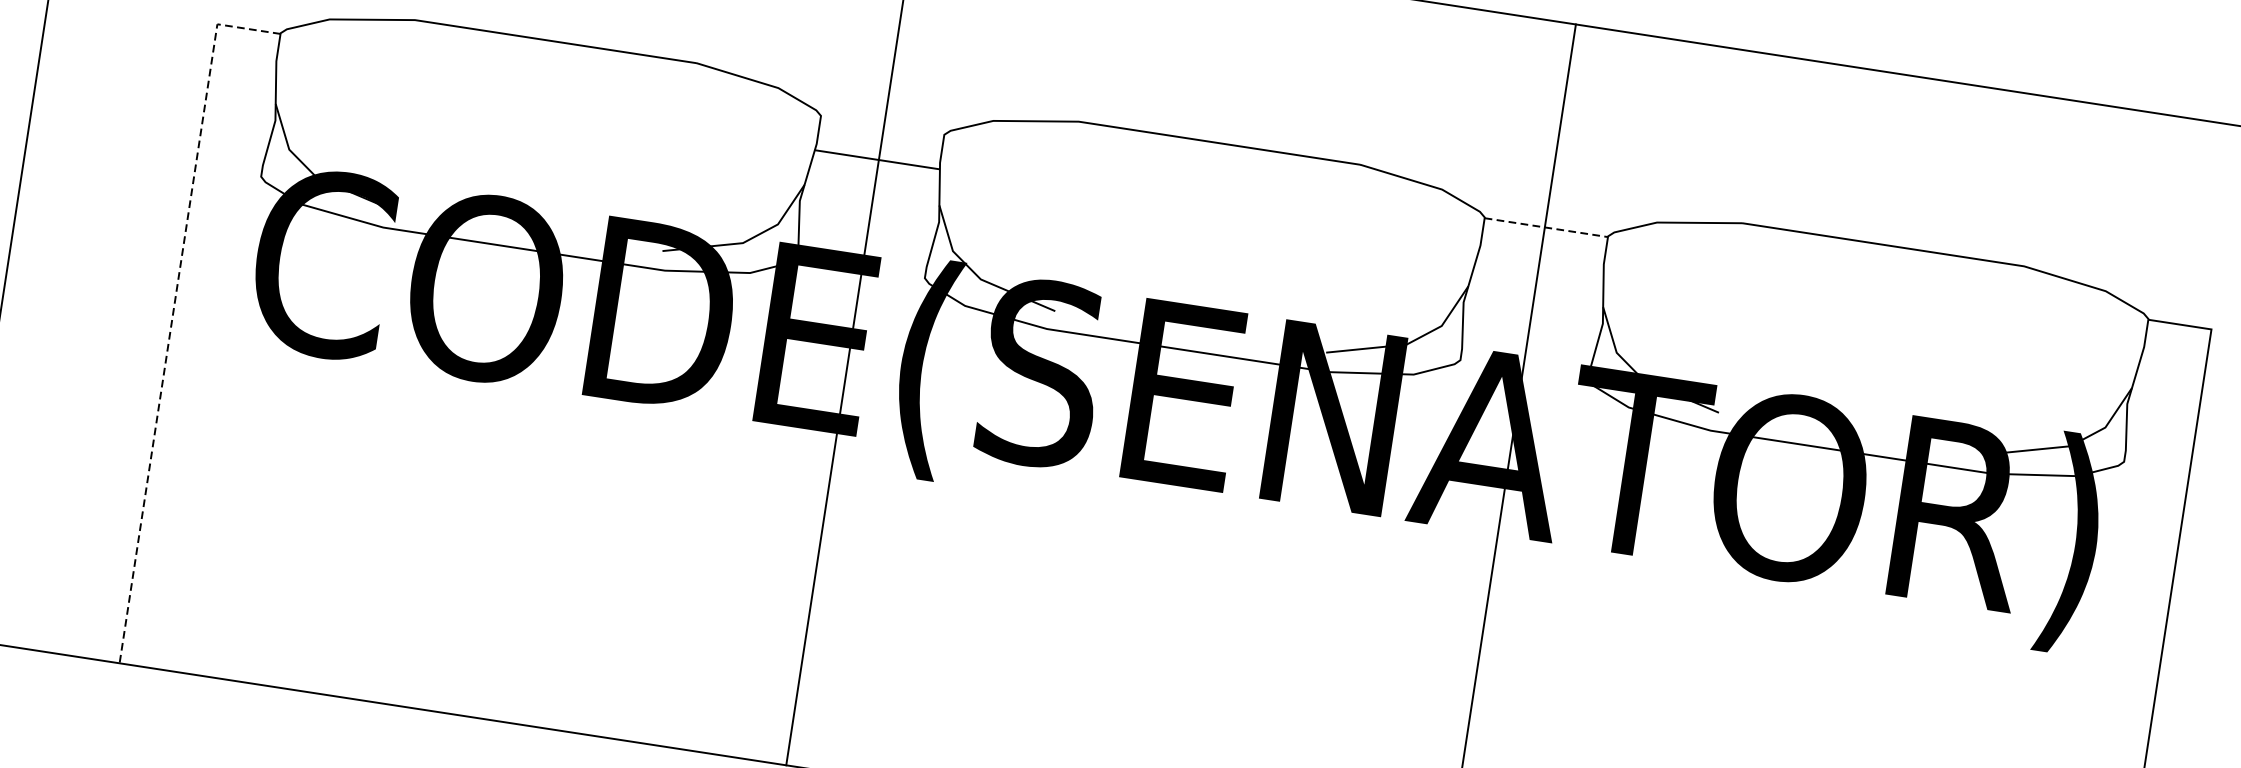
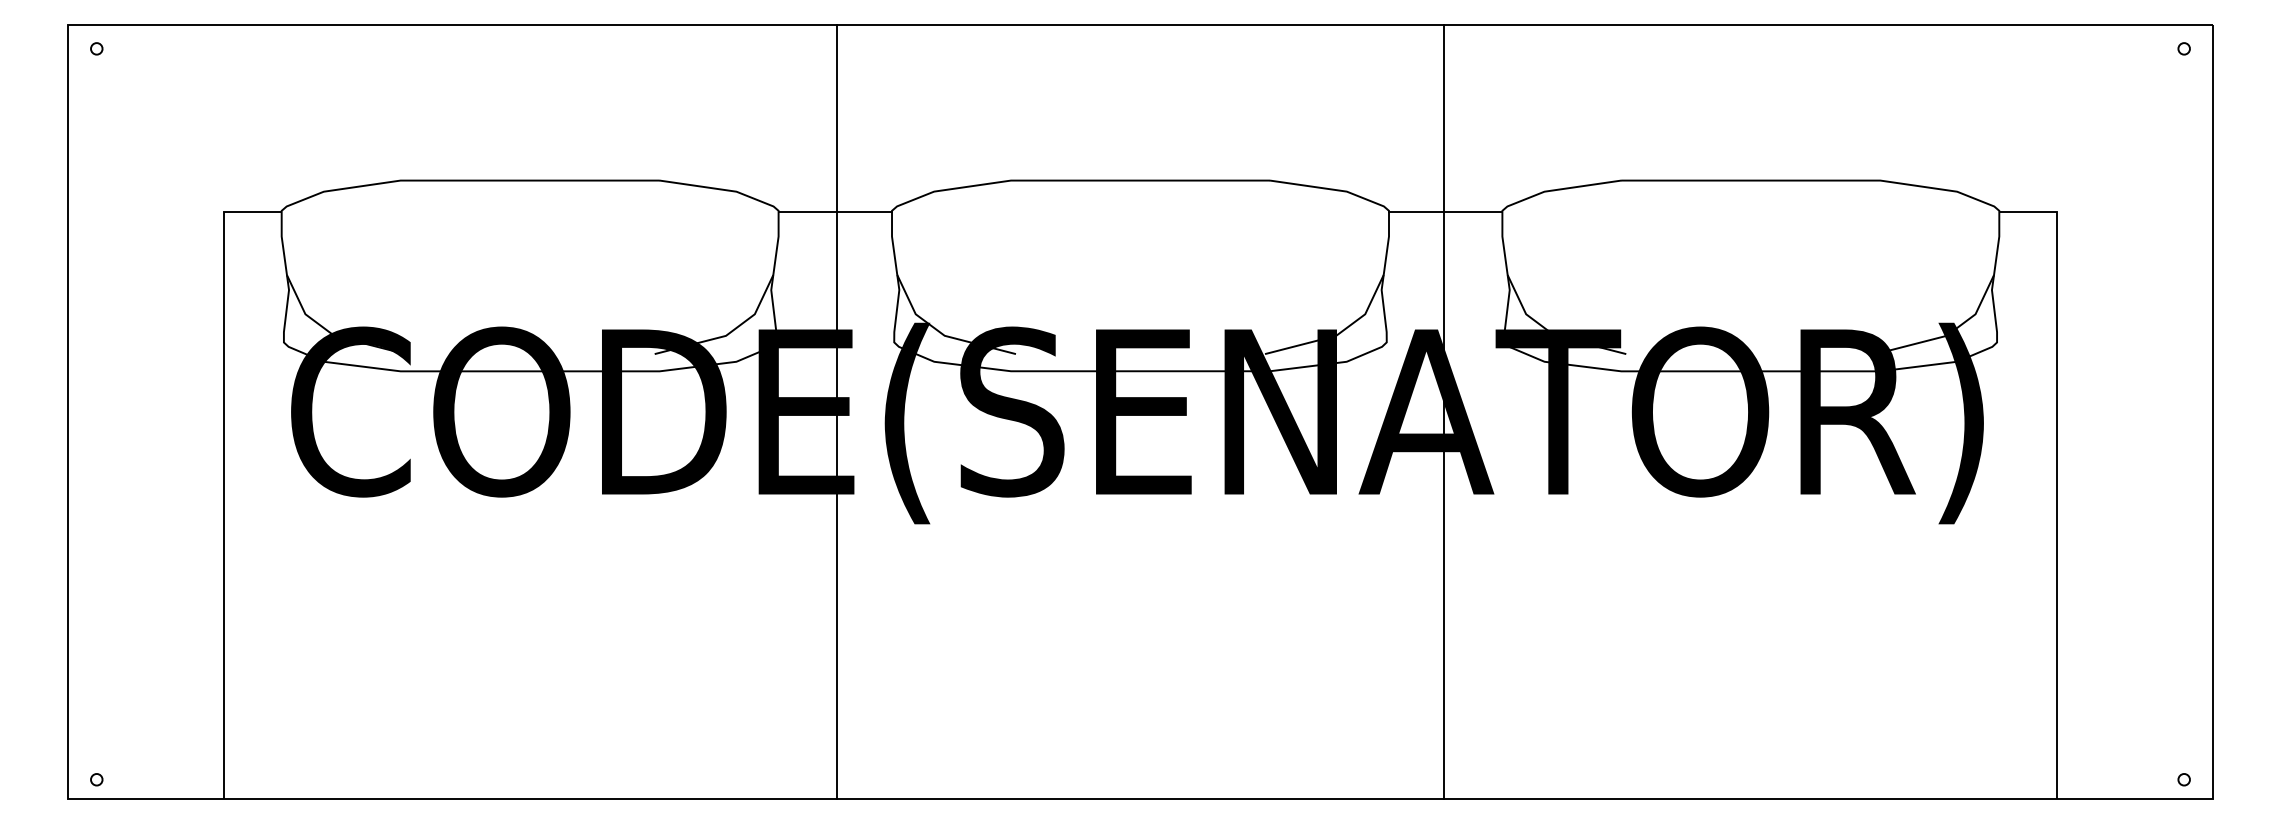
line: (877, 159) -> (835, 211), moved
line: (1546, 227) -> (1445, 211), dashed -> solid
line: (173, 311) -> (223, 475), dashed -> solid

